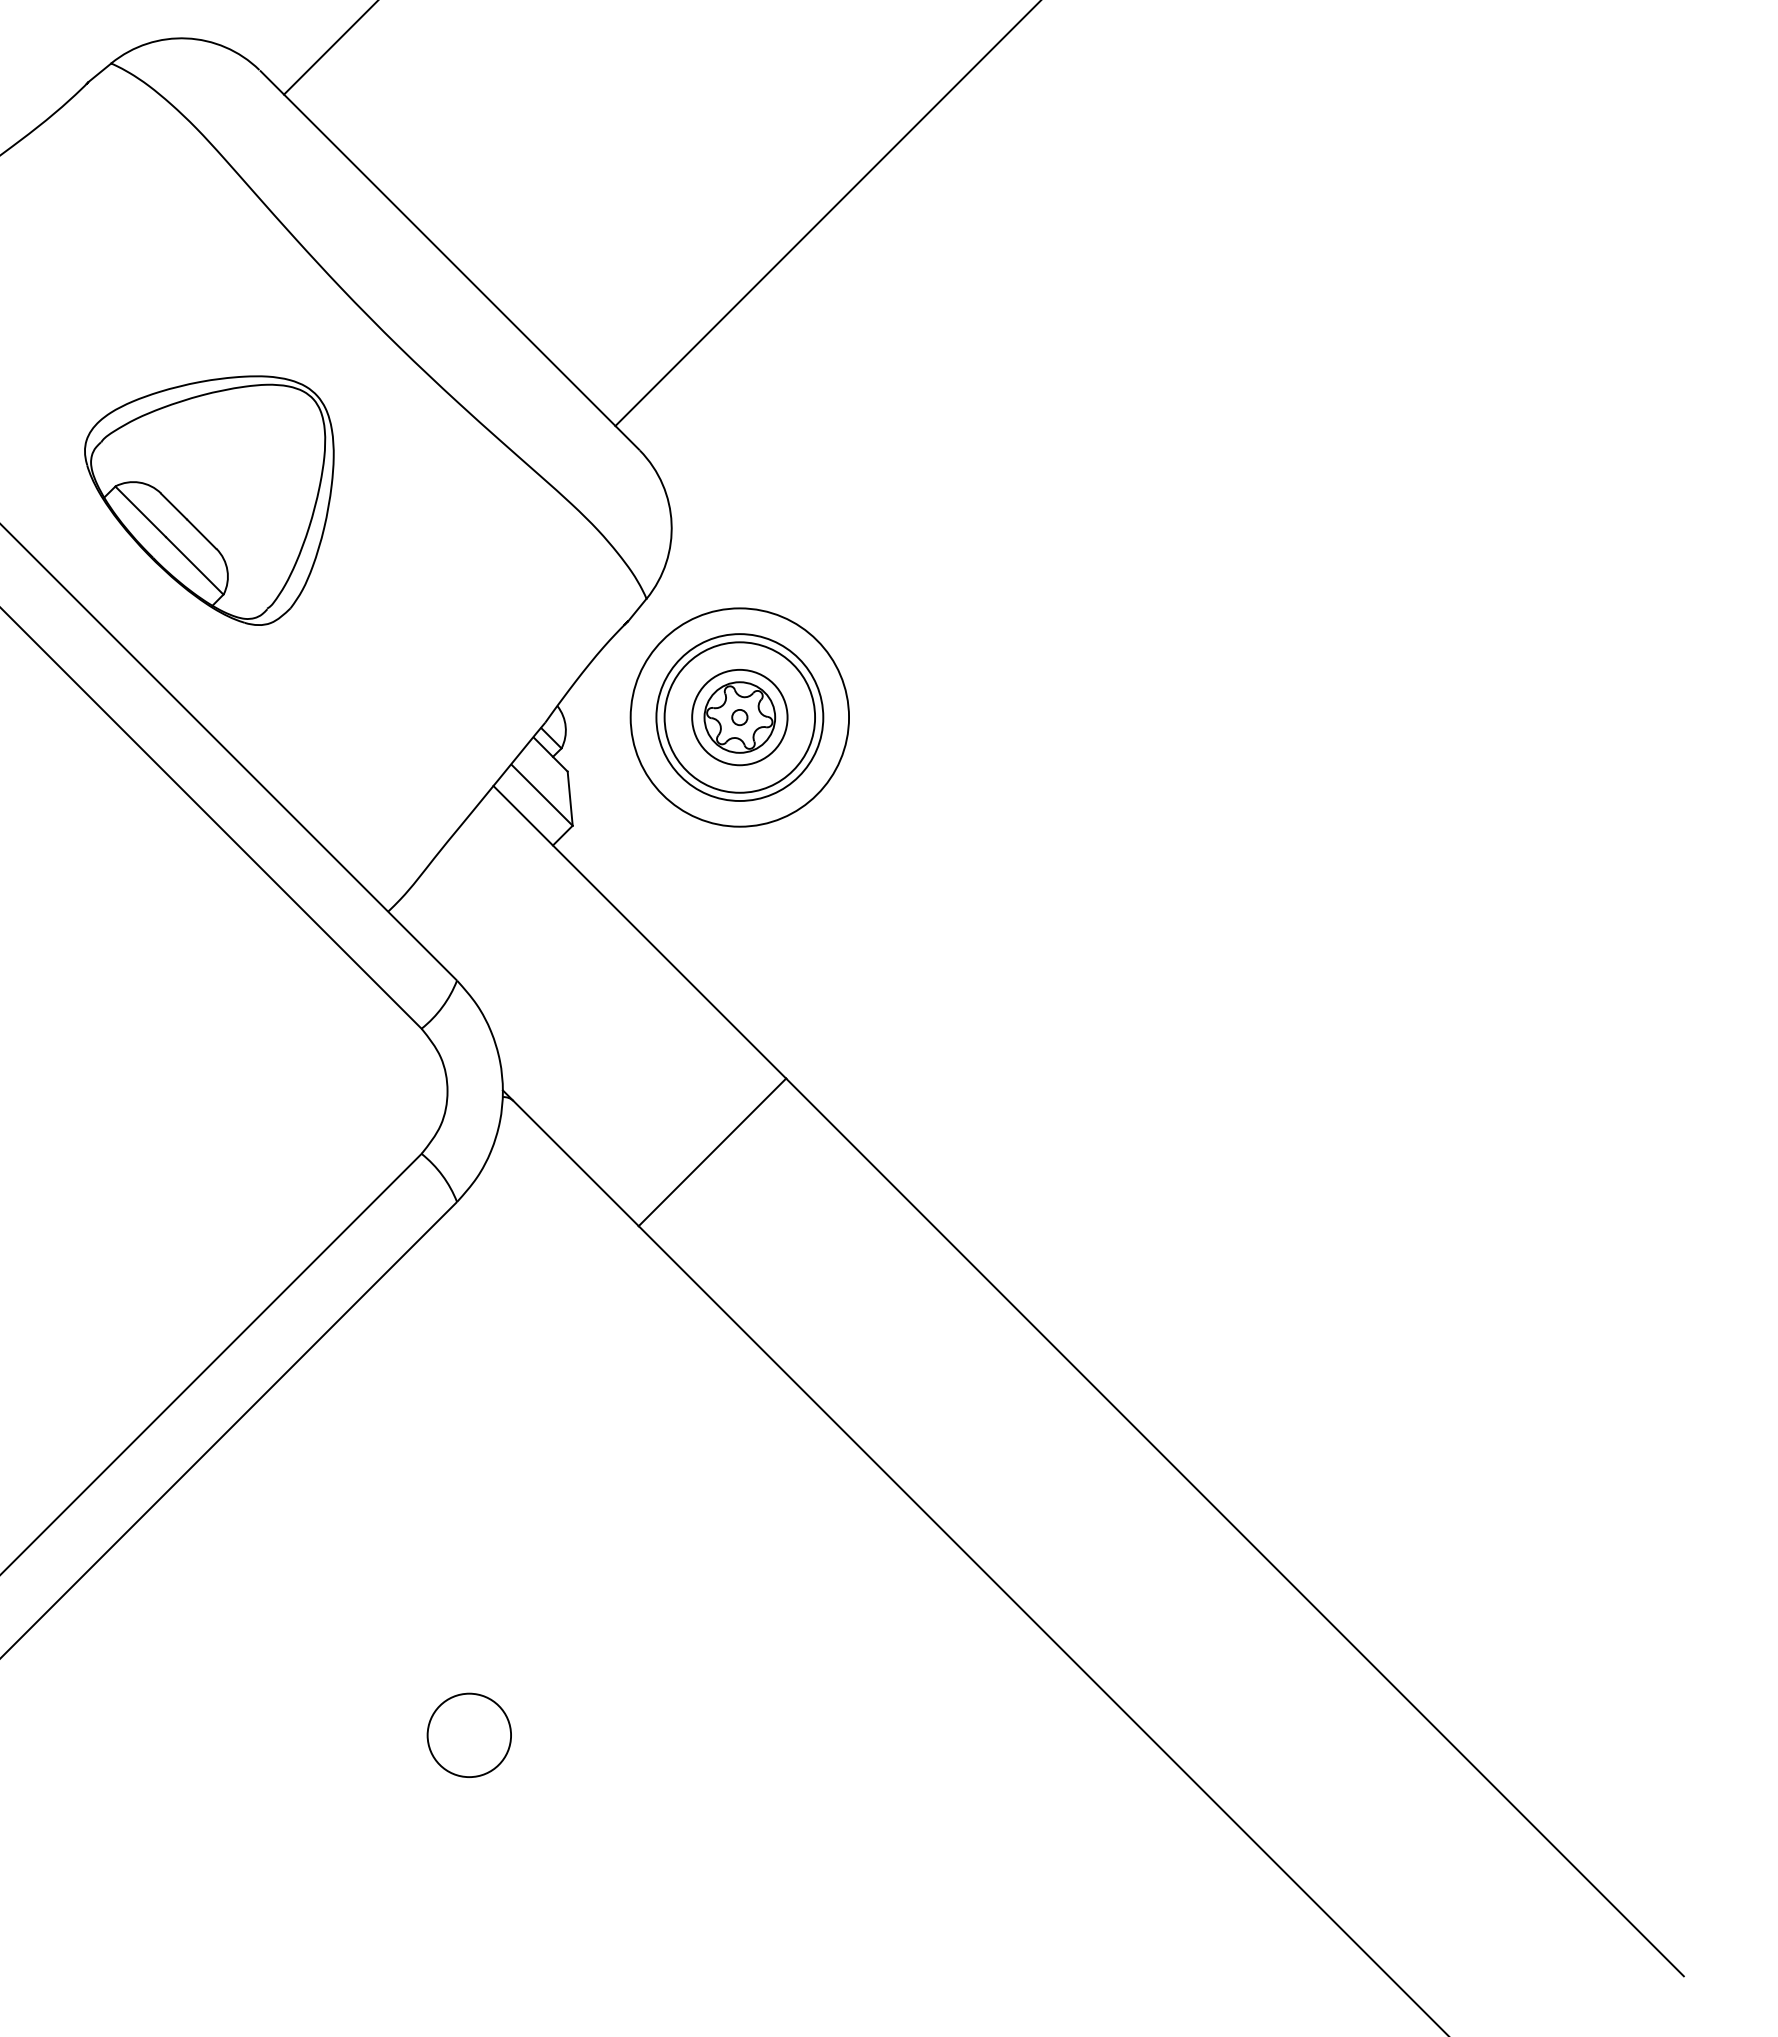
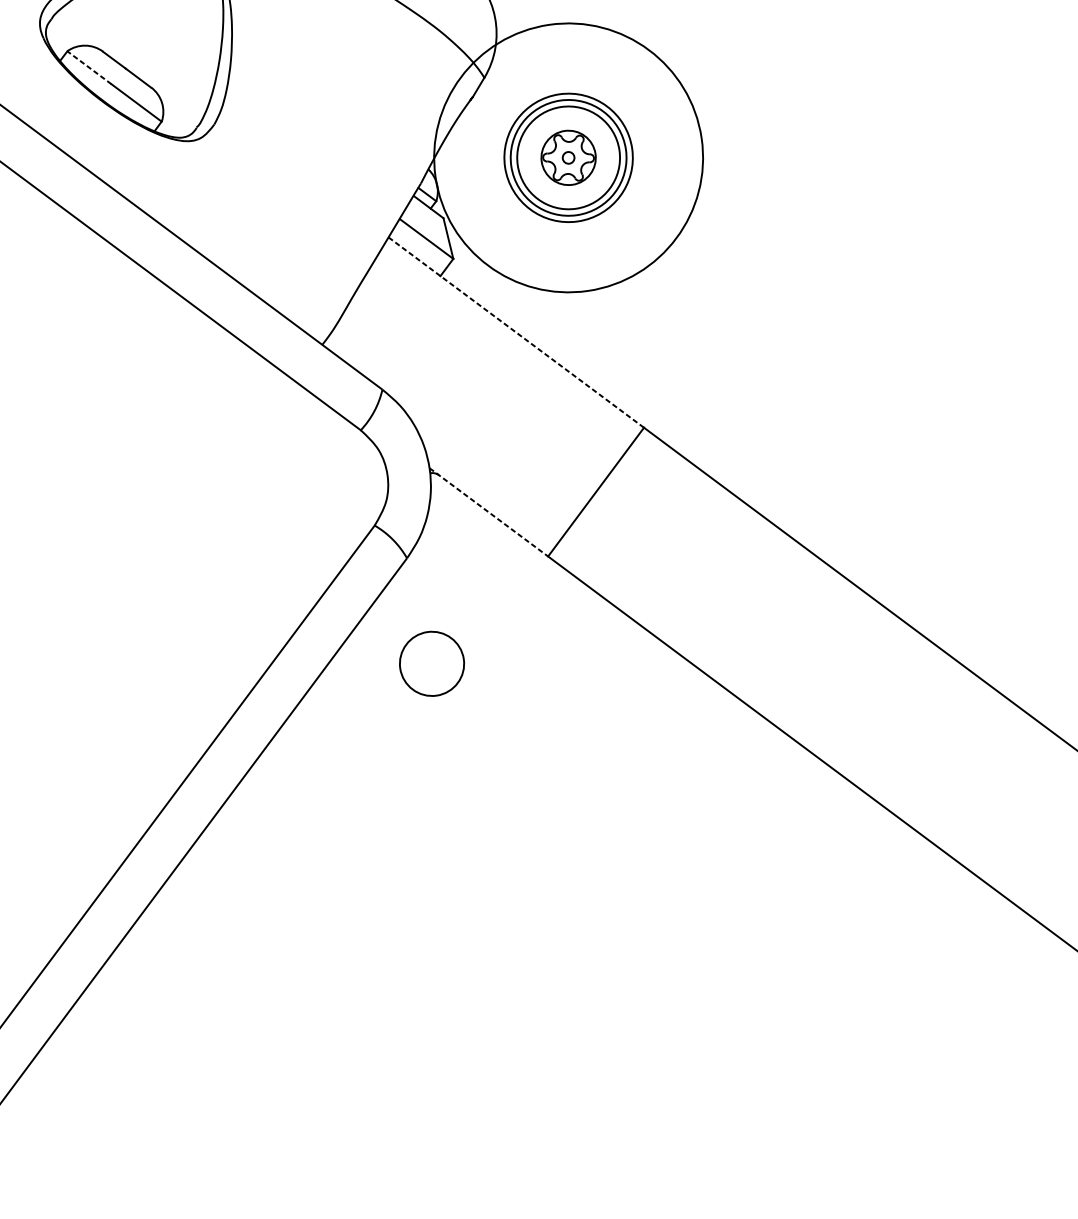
line: (140, 511) -> (89, 67), solid -> dashed
circle: (739, 717) -> (568, 157), size x1.4
circle: (739, 717) -> (568, 157), size x1.6
line: (639, 932) -> (516, 332), solid -> dashed
line: (571, 1158) -> (489, 512), solid -> dashed
circle: (468, 1734) -> (431, 663), moved

